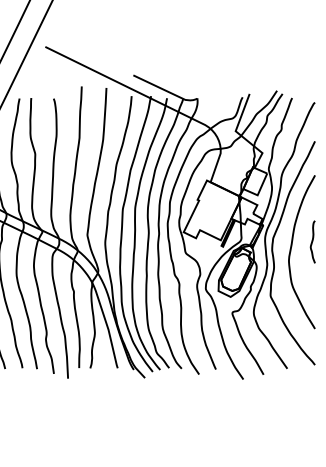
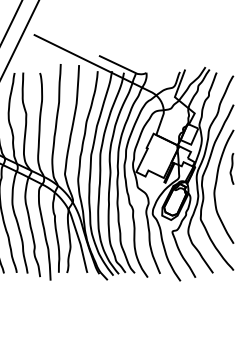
curve: (312, 241) -> (231, 168), moved

